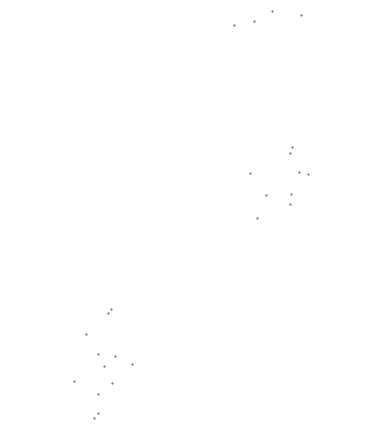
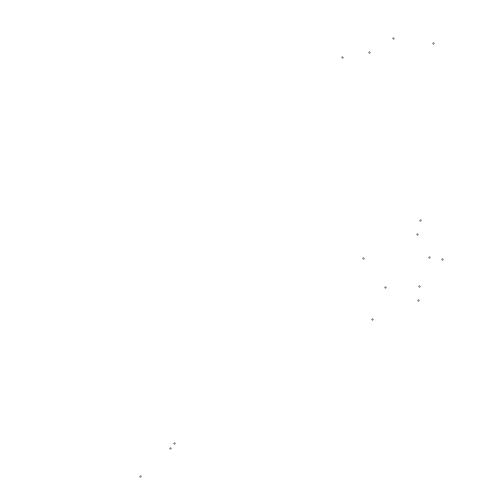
part: (291, 150) -> (419, 227), size x1.6

